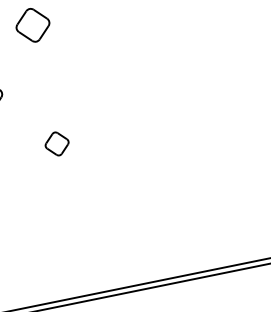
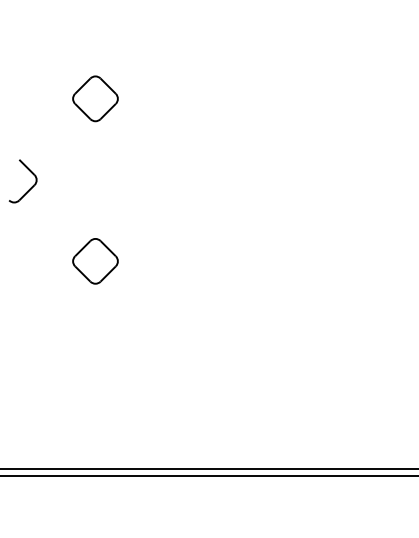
part: (57, 144) -> (95, 261), size x1.43

